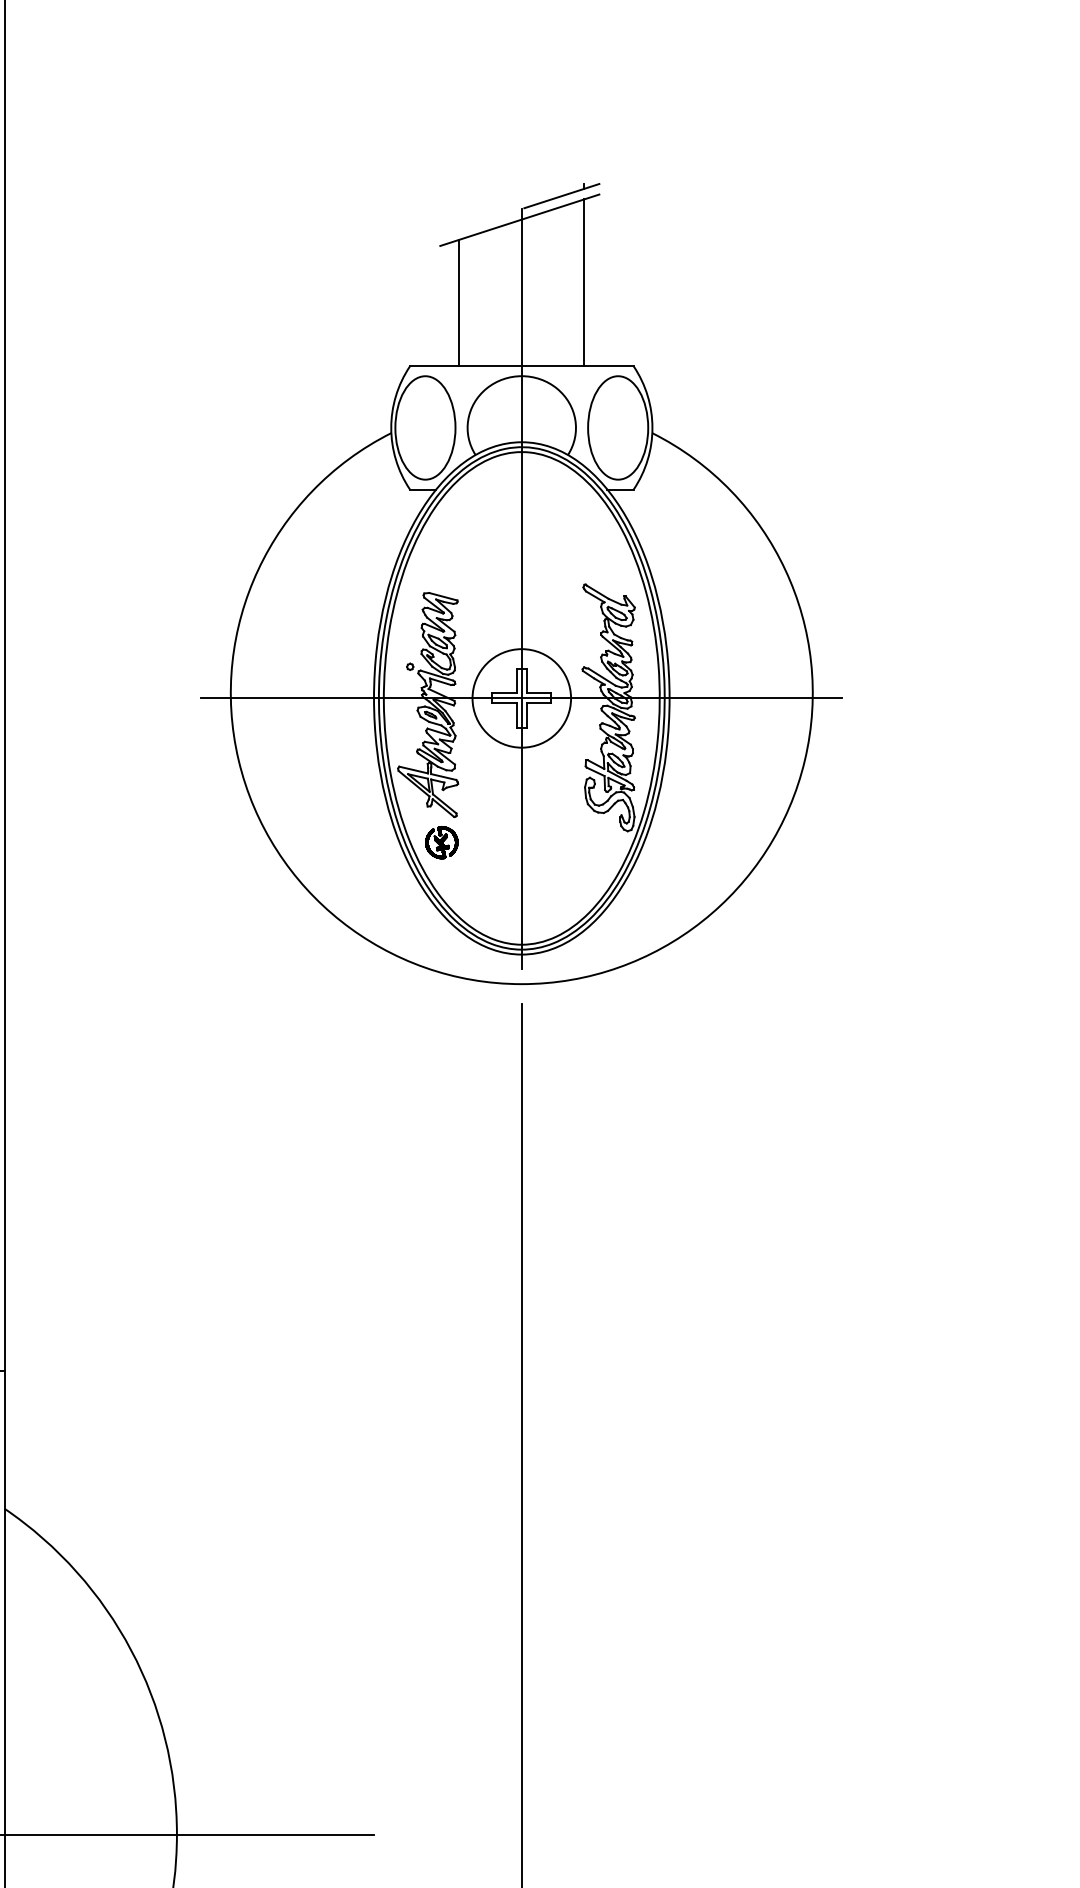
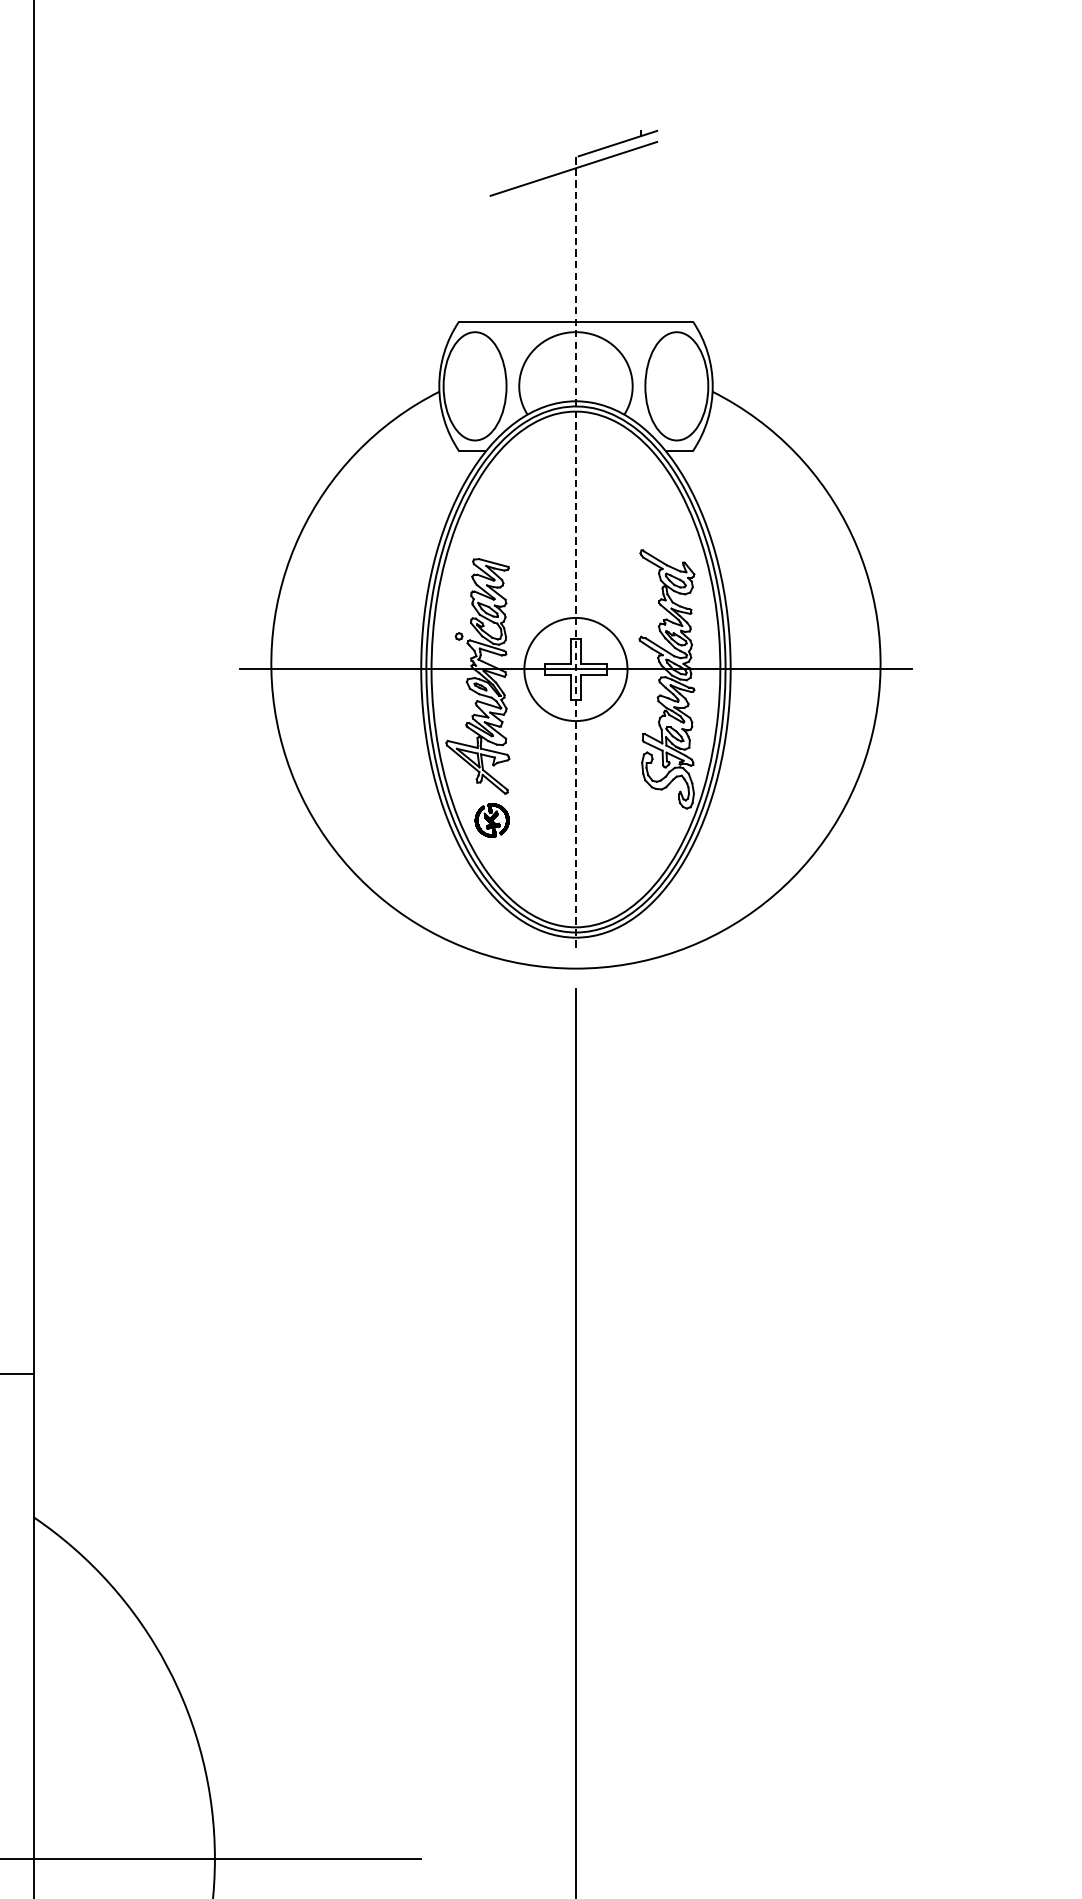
line: (584, 282) -> (641, 234), removed
line: (459, 302) -> (510, 255), removed
line: (521, 588) -> (575, 554), solid -> dashed

